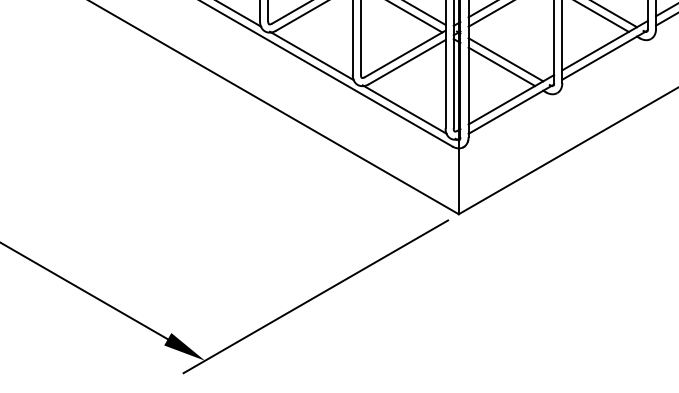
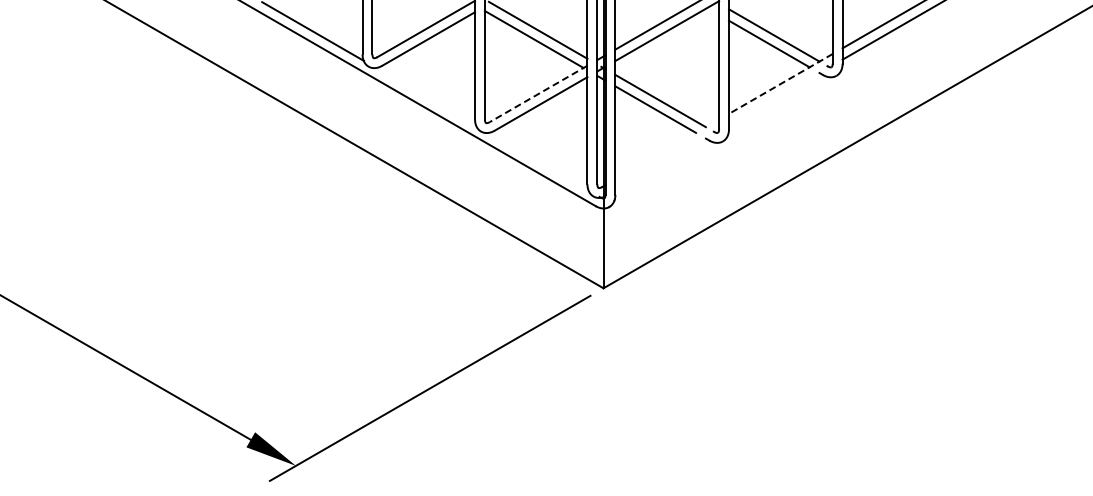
line: (604, 45) -> (780, 83), solid -> dashed
line: (405, 54) -> (538, 94), solid -> dashed
line: (604, 55) -> (780, 95), removed
line: (311, 56) -> (425, 96), removed
line: (511, 99) -> (667, 149), removed
line: (510, 108) -> (666, 160), removed
line: (404, 109) -> (537, 161), removed

